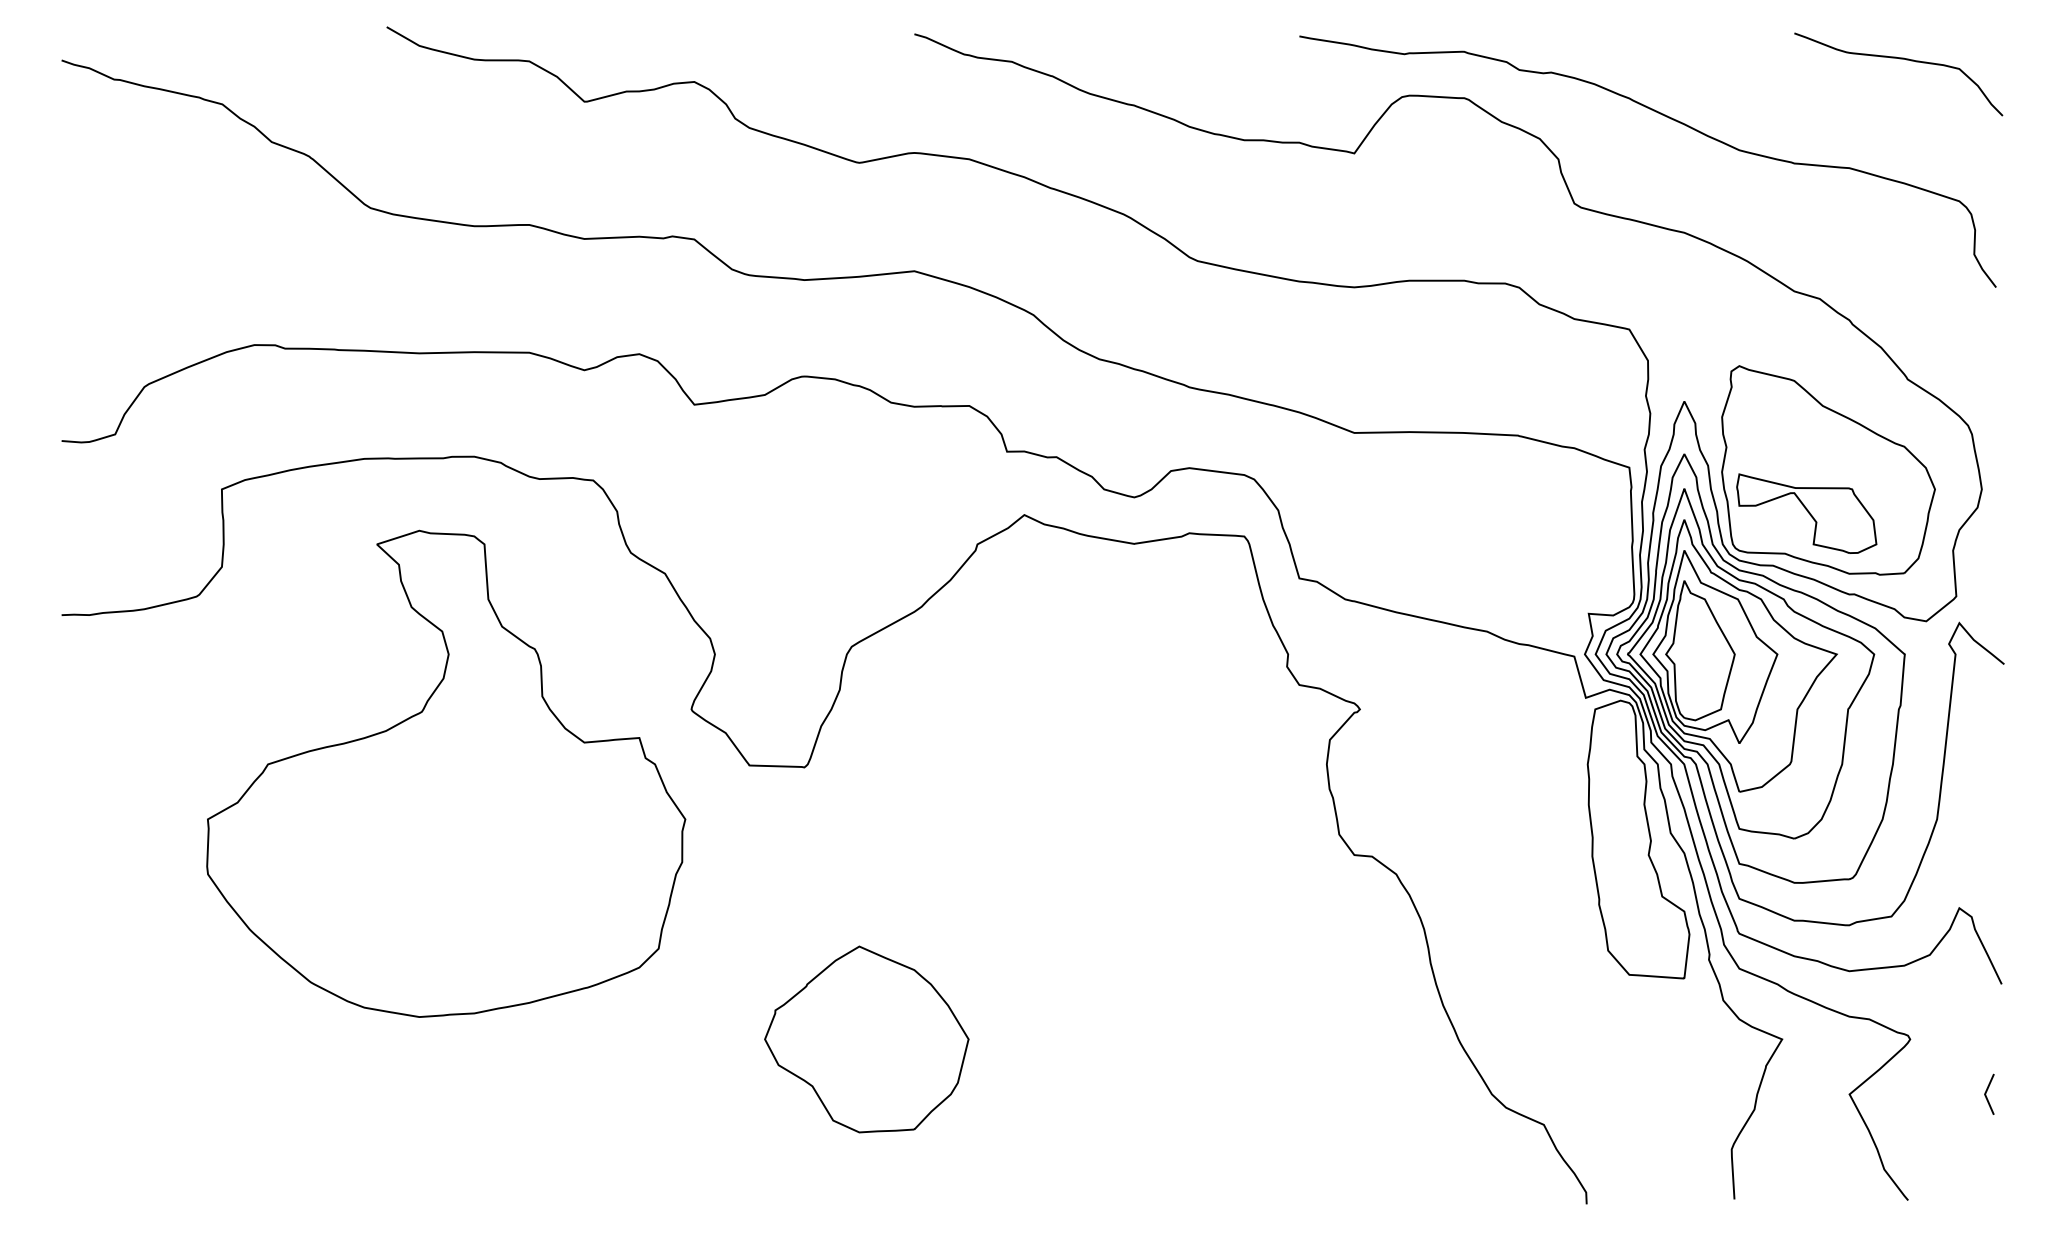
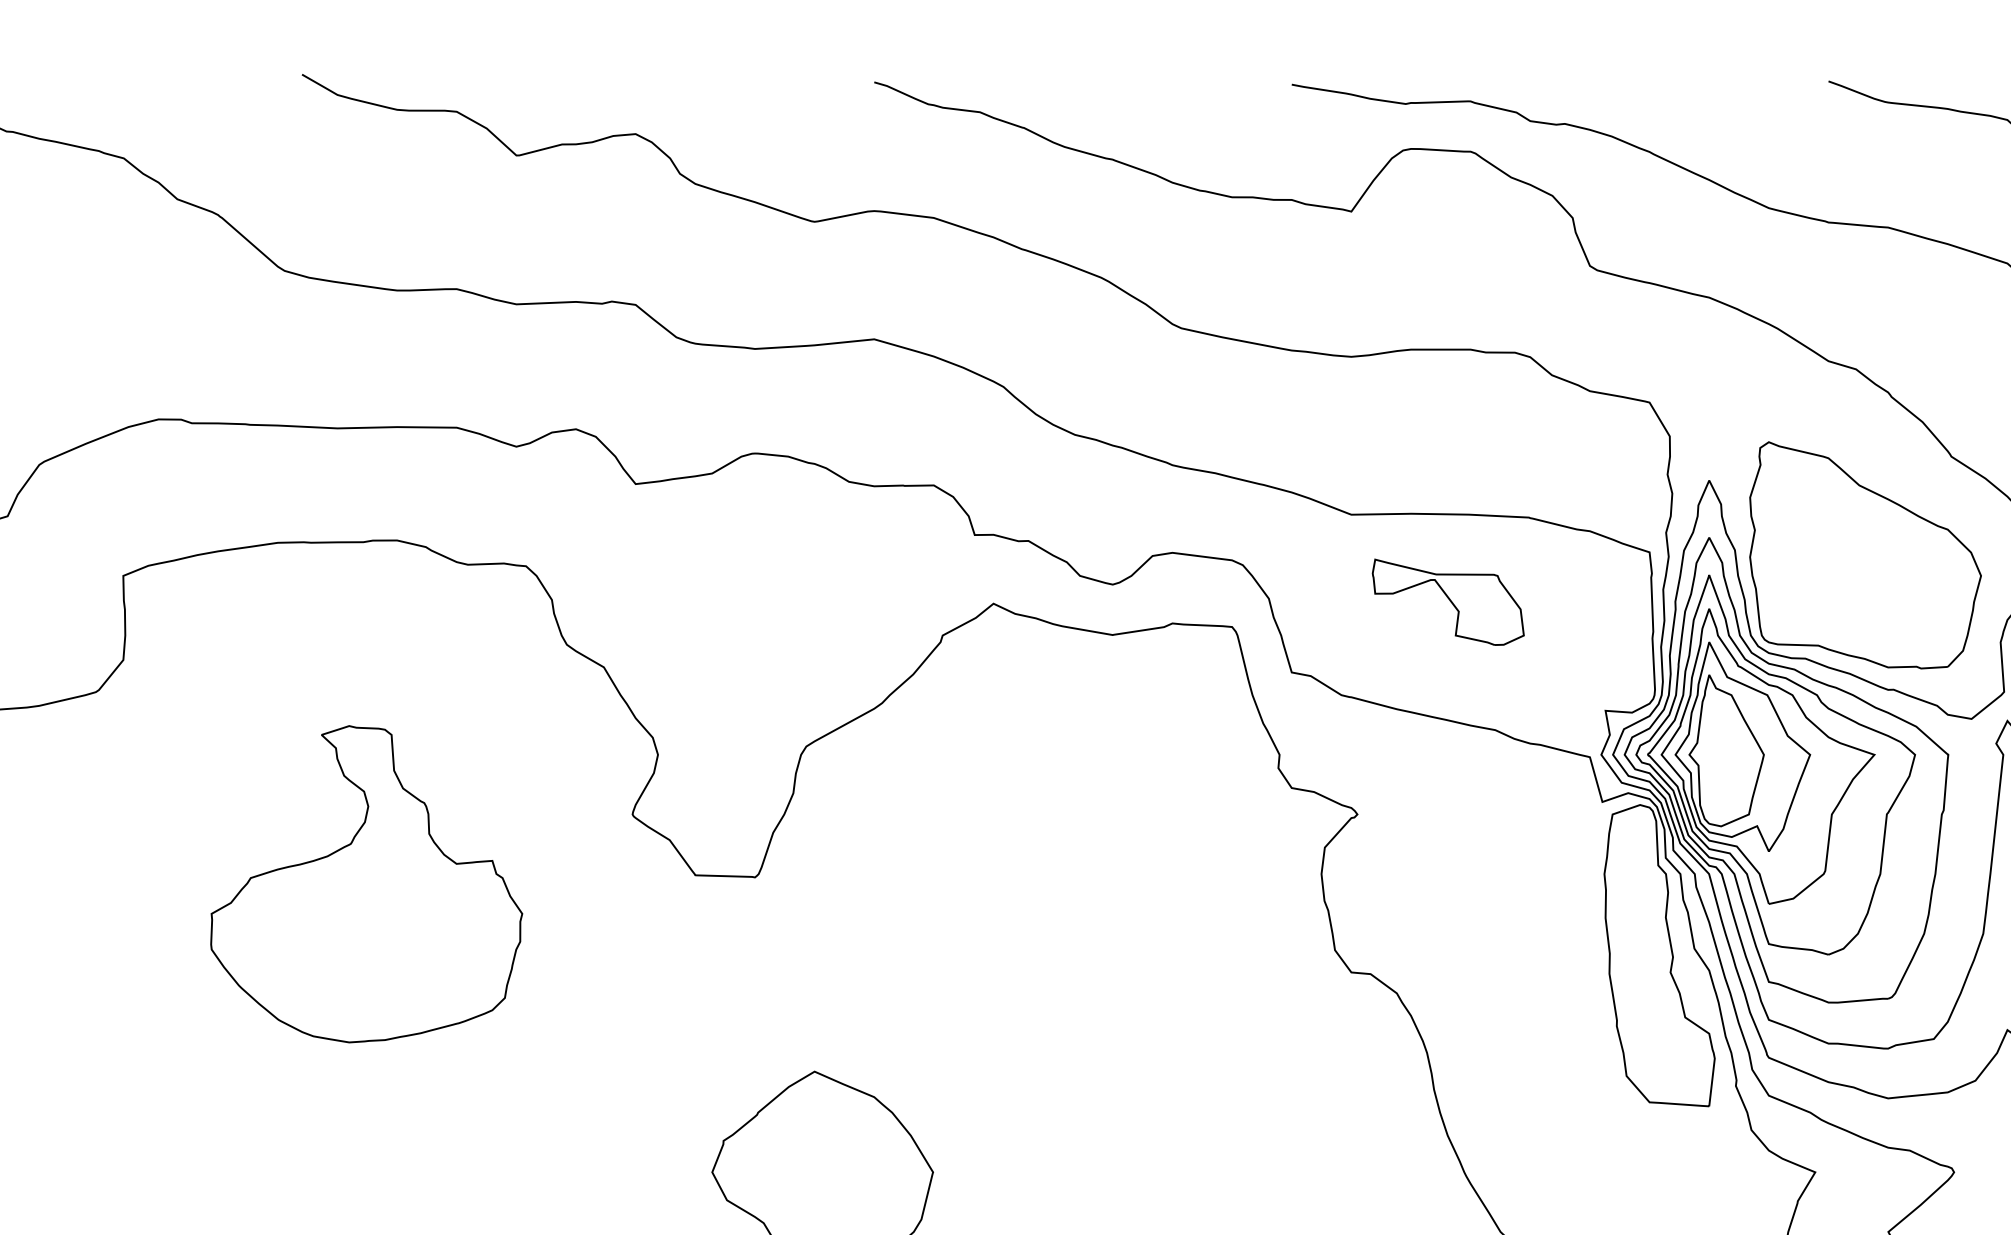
part: (1806, 513) -> (1448, 602), moved
part: (446, 773) -> (366, 883), size x0.6

